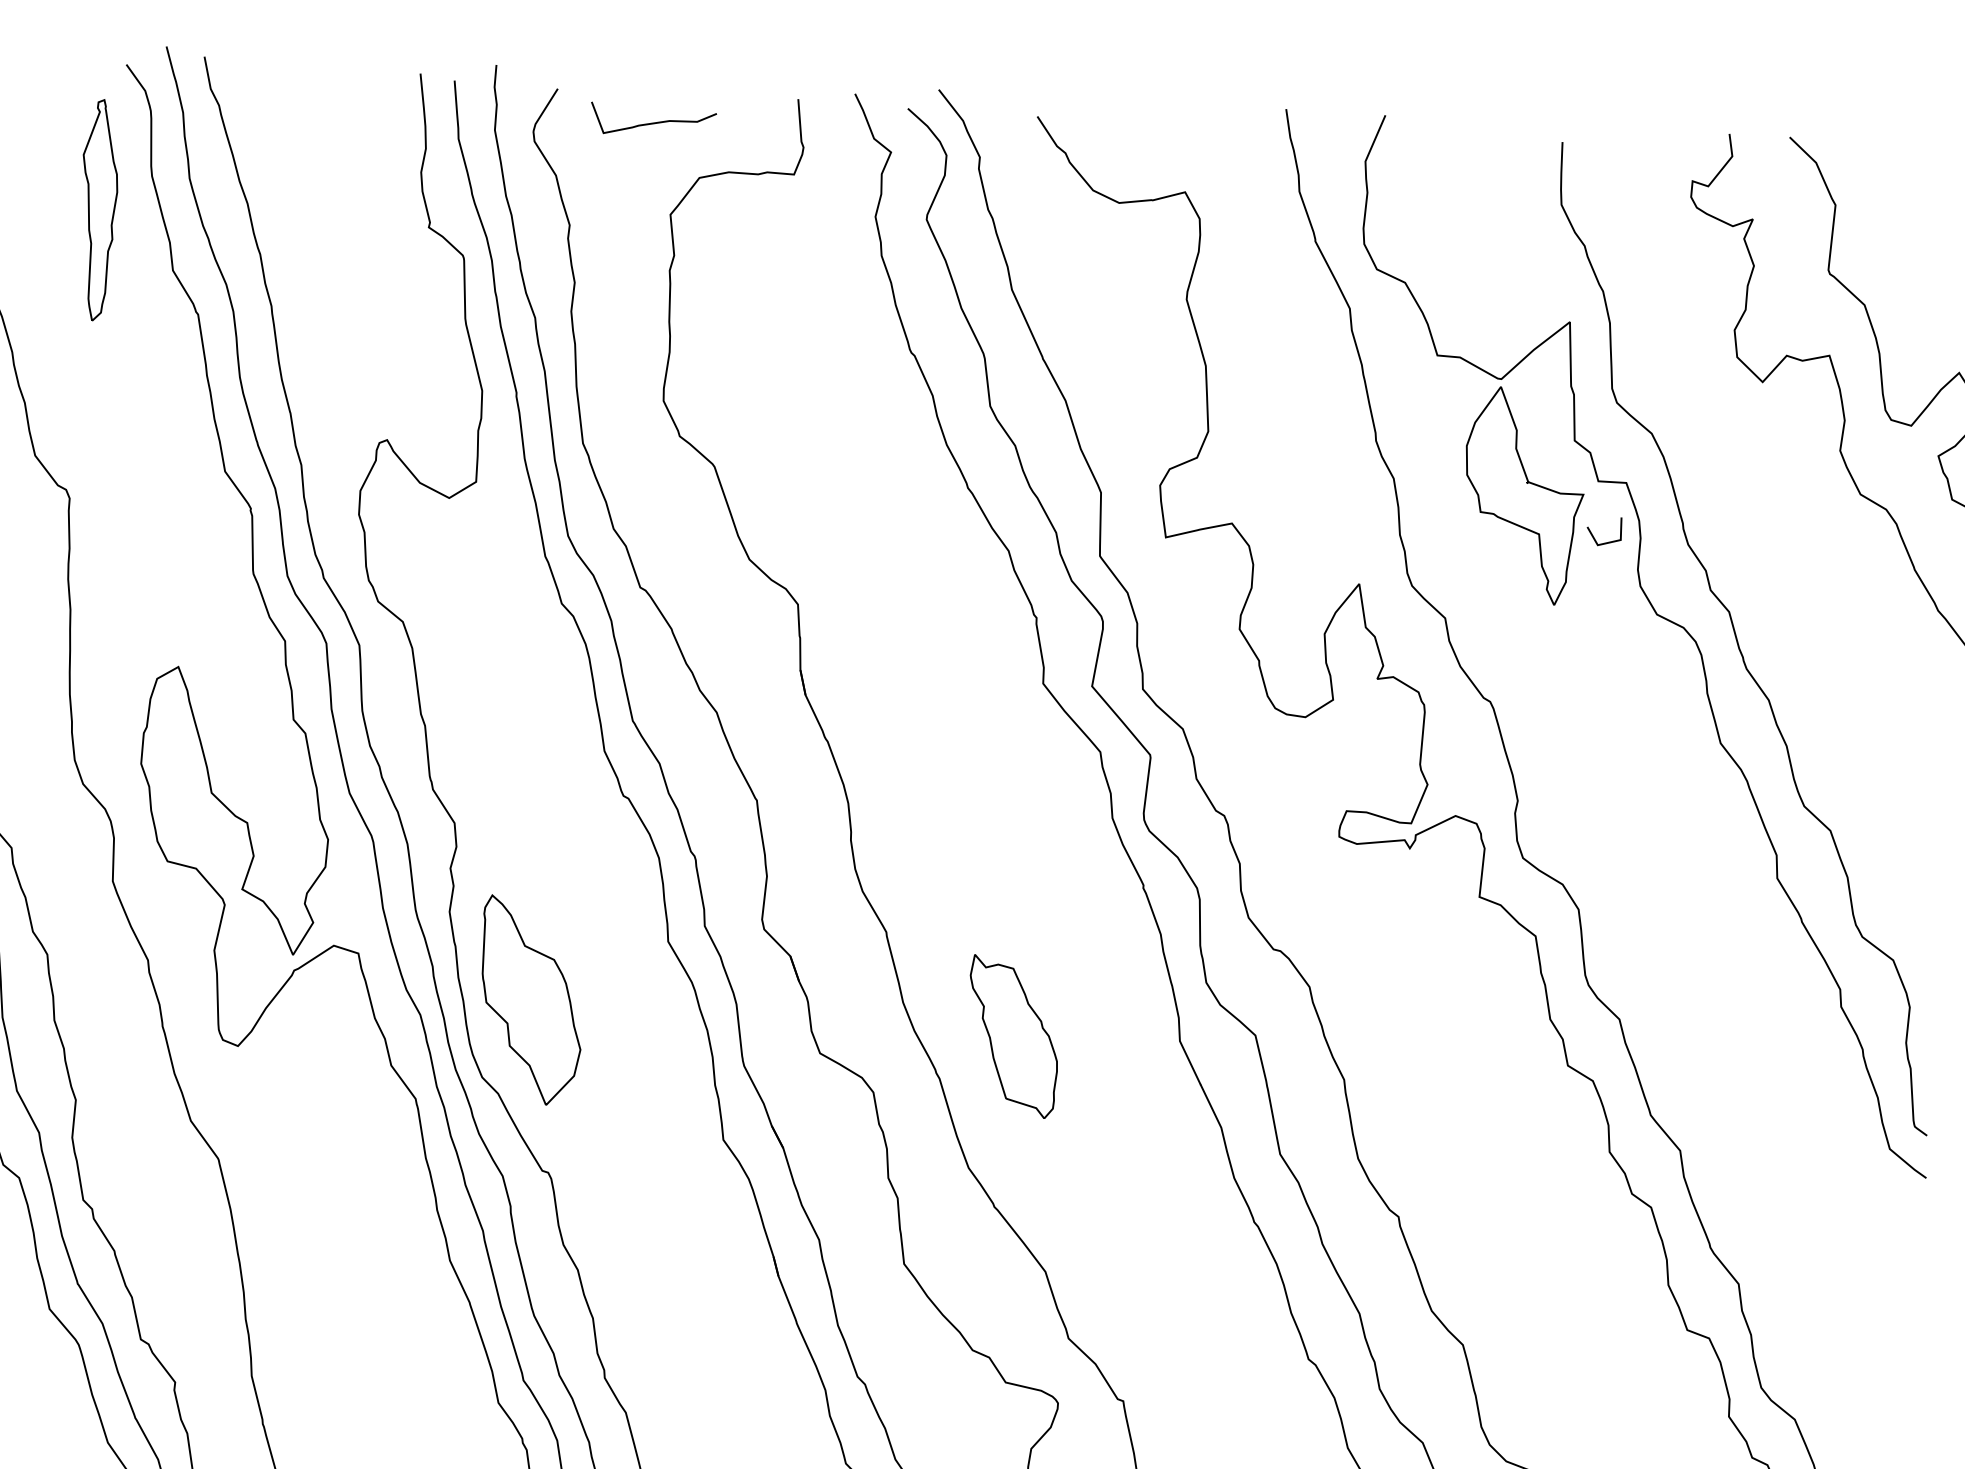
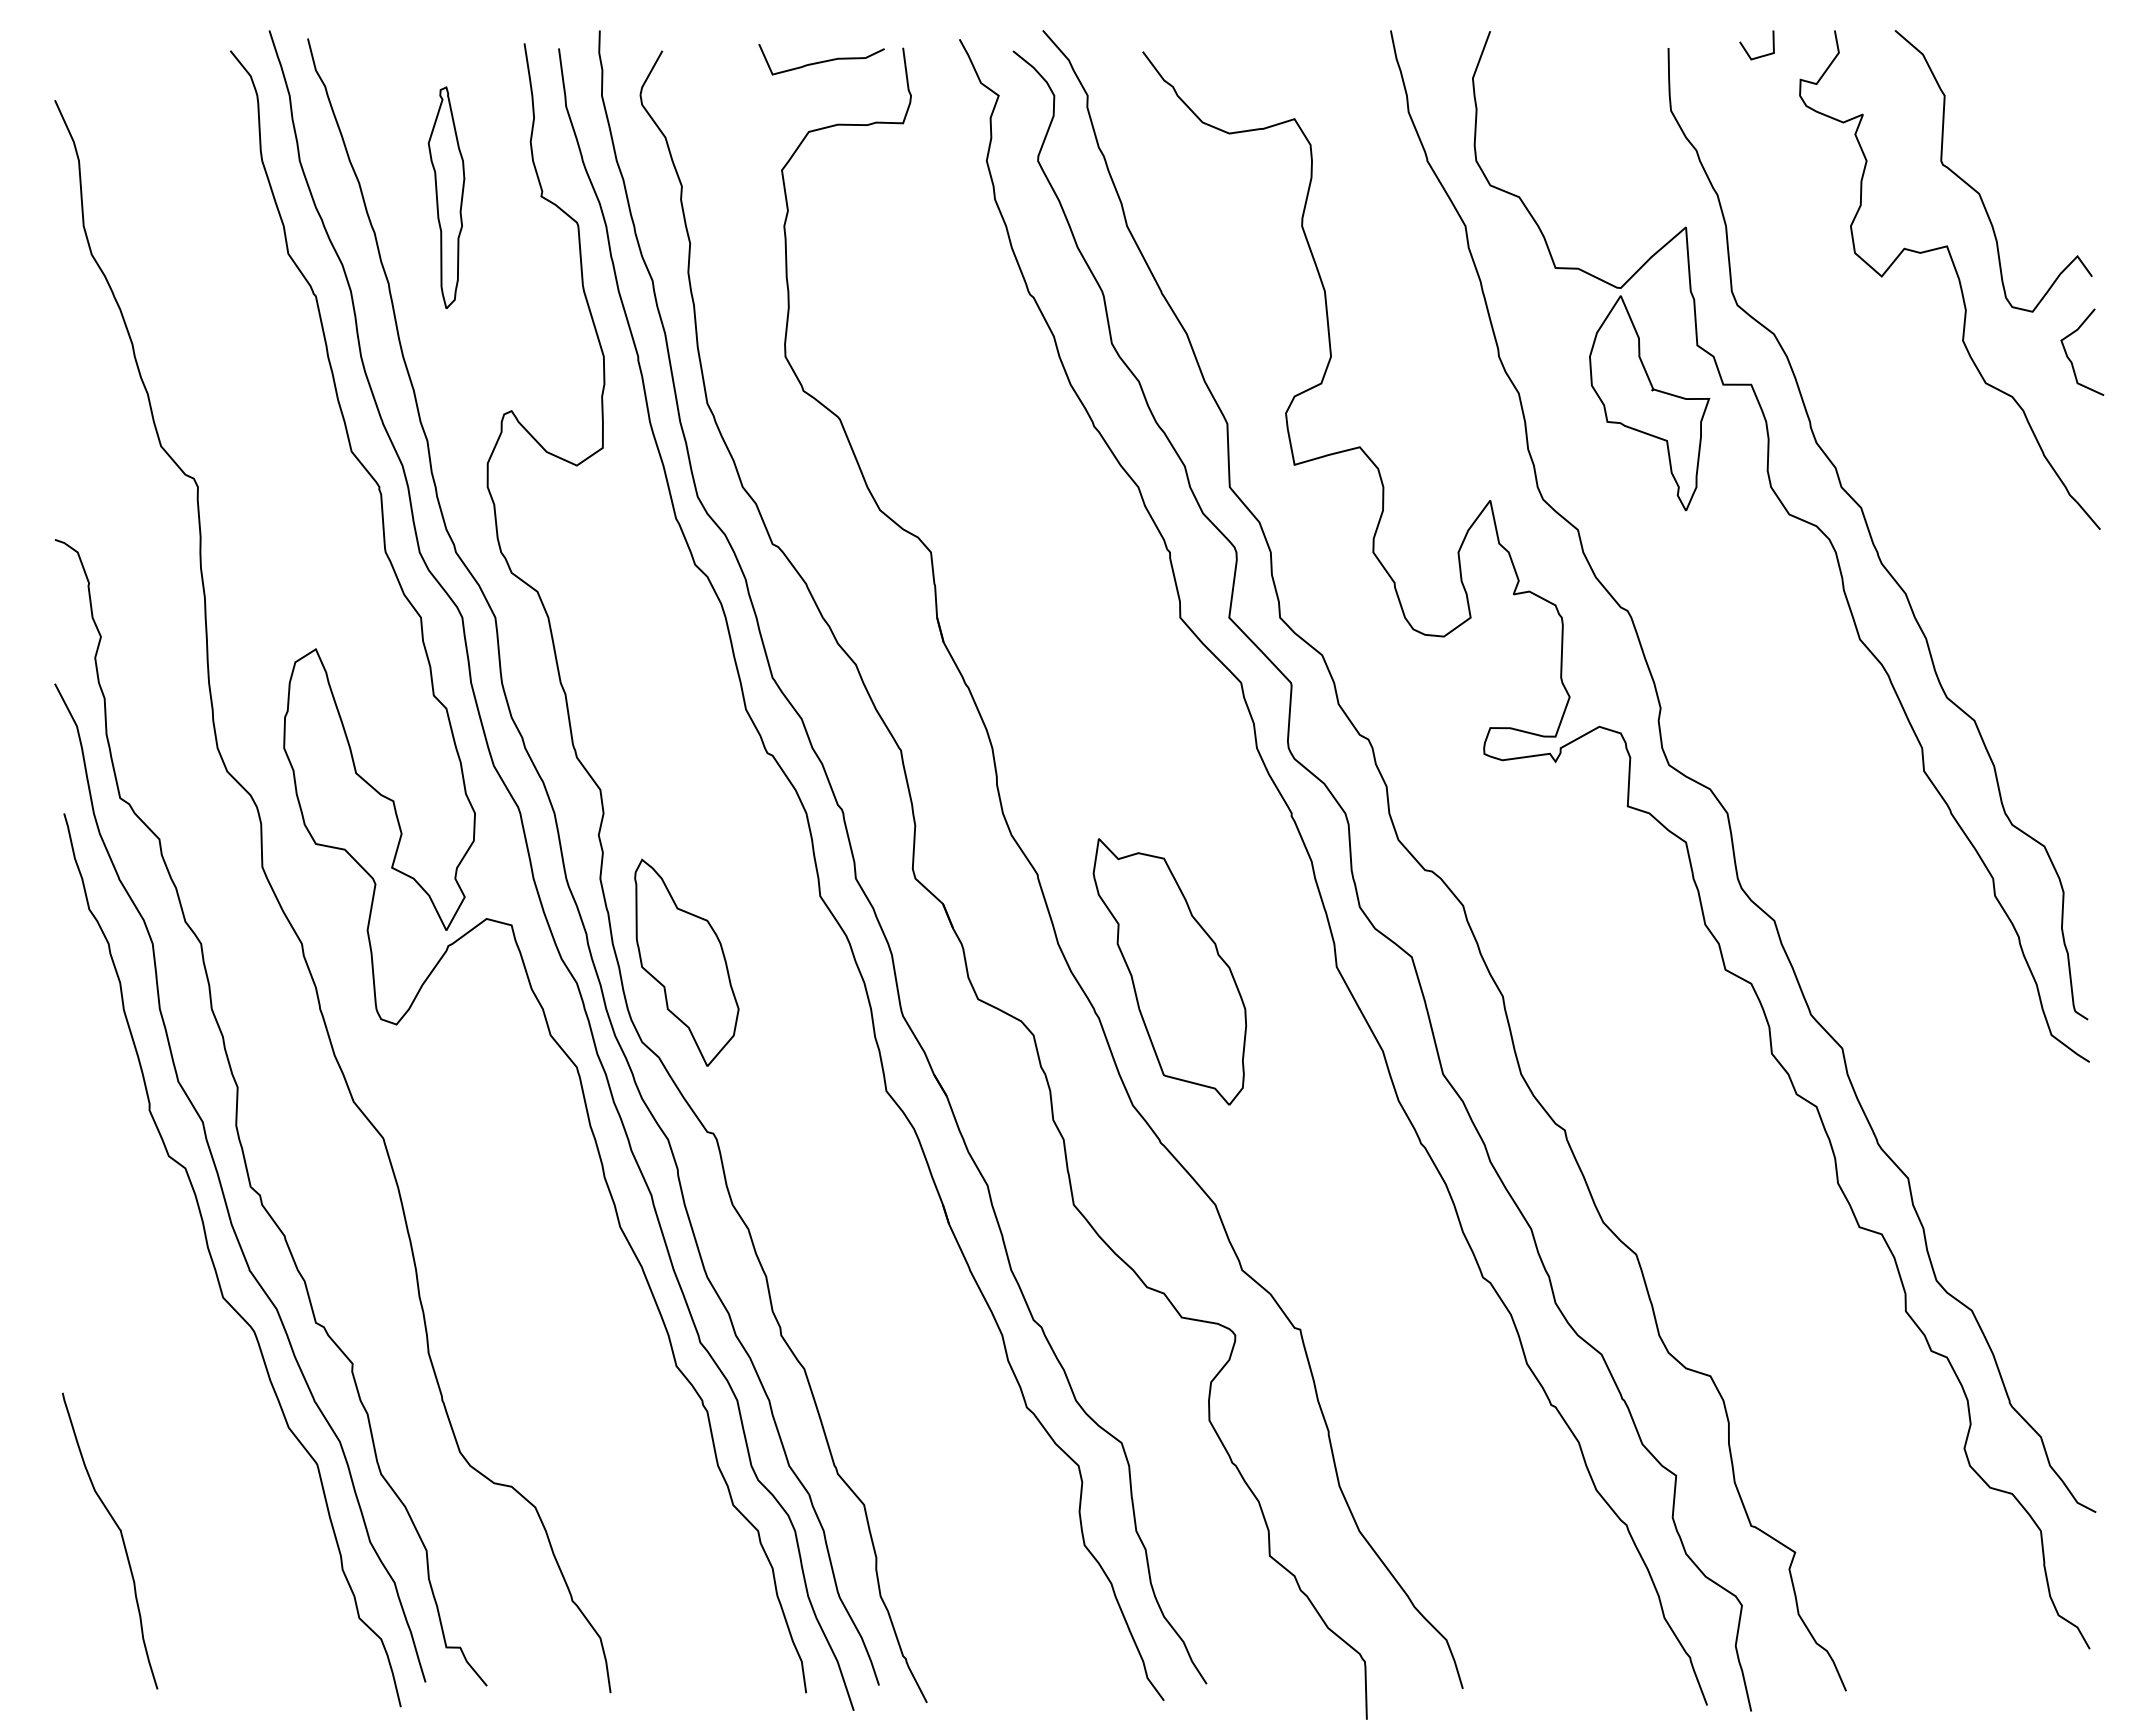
curve: (653, 122) -> (821, 61), moved
part: (98, 209) -> (446, 197), moved
line: (1594, 536) -> (1747, 51), moved
part: (1012, 1036) -> (1169, 971), size x1.67

